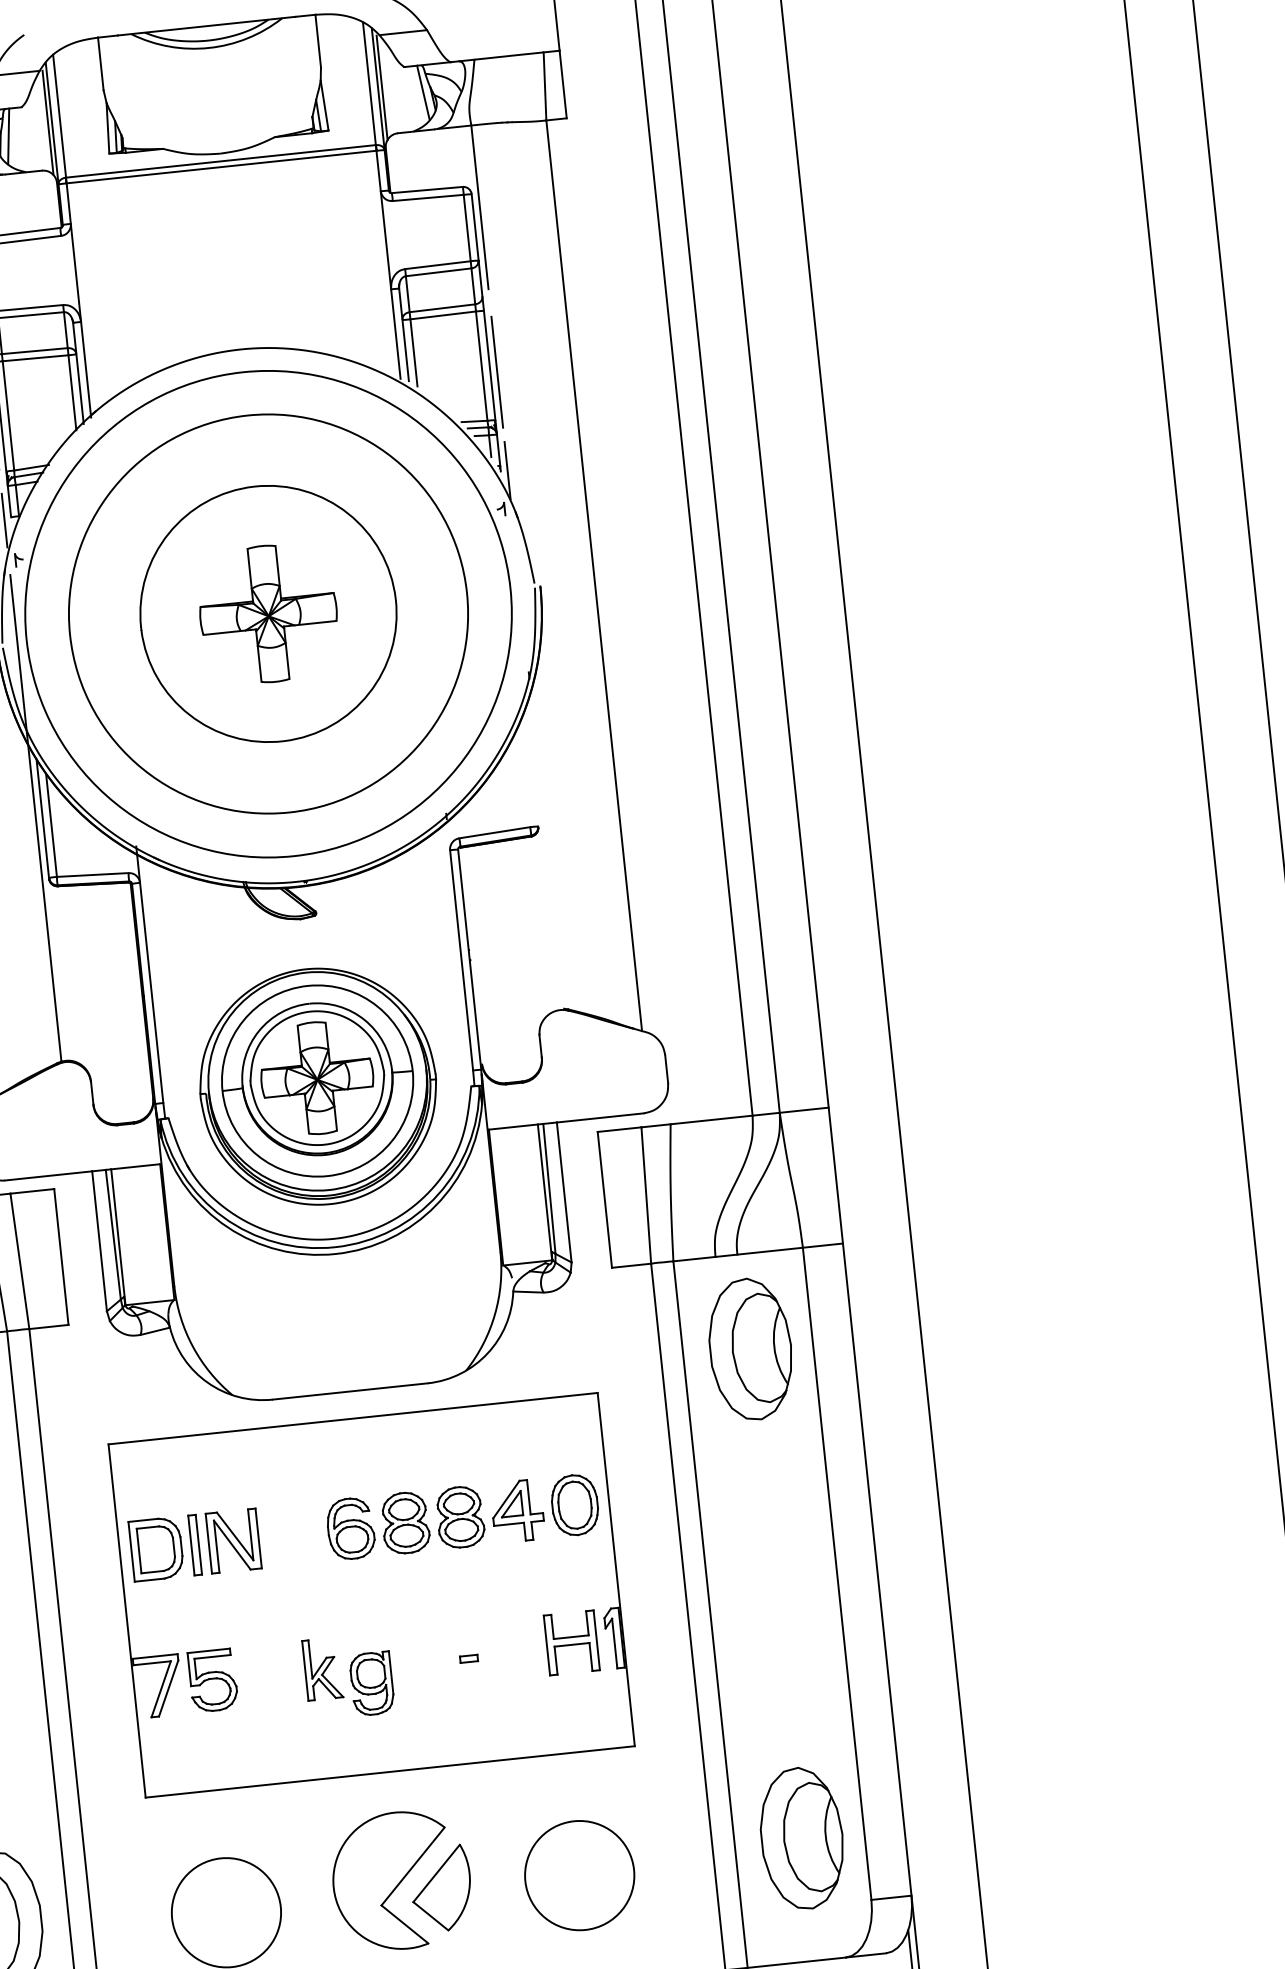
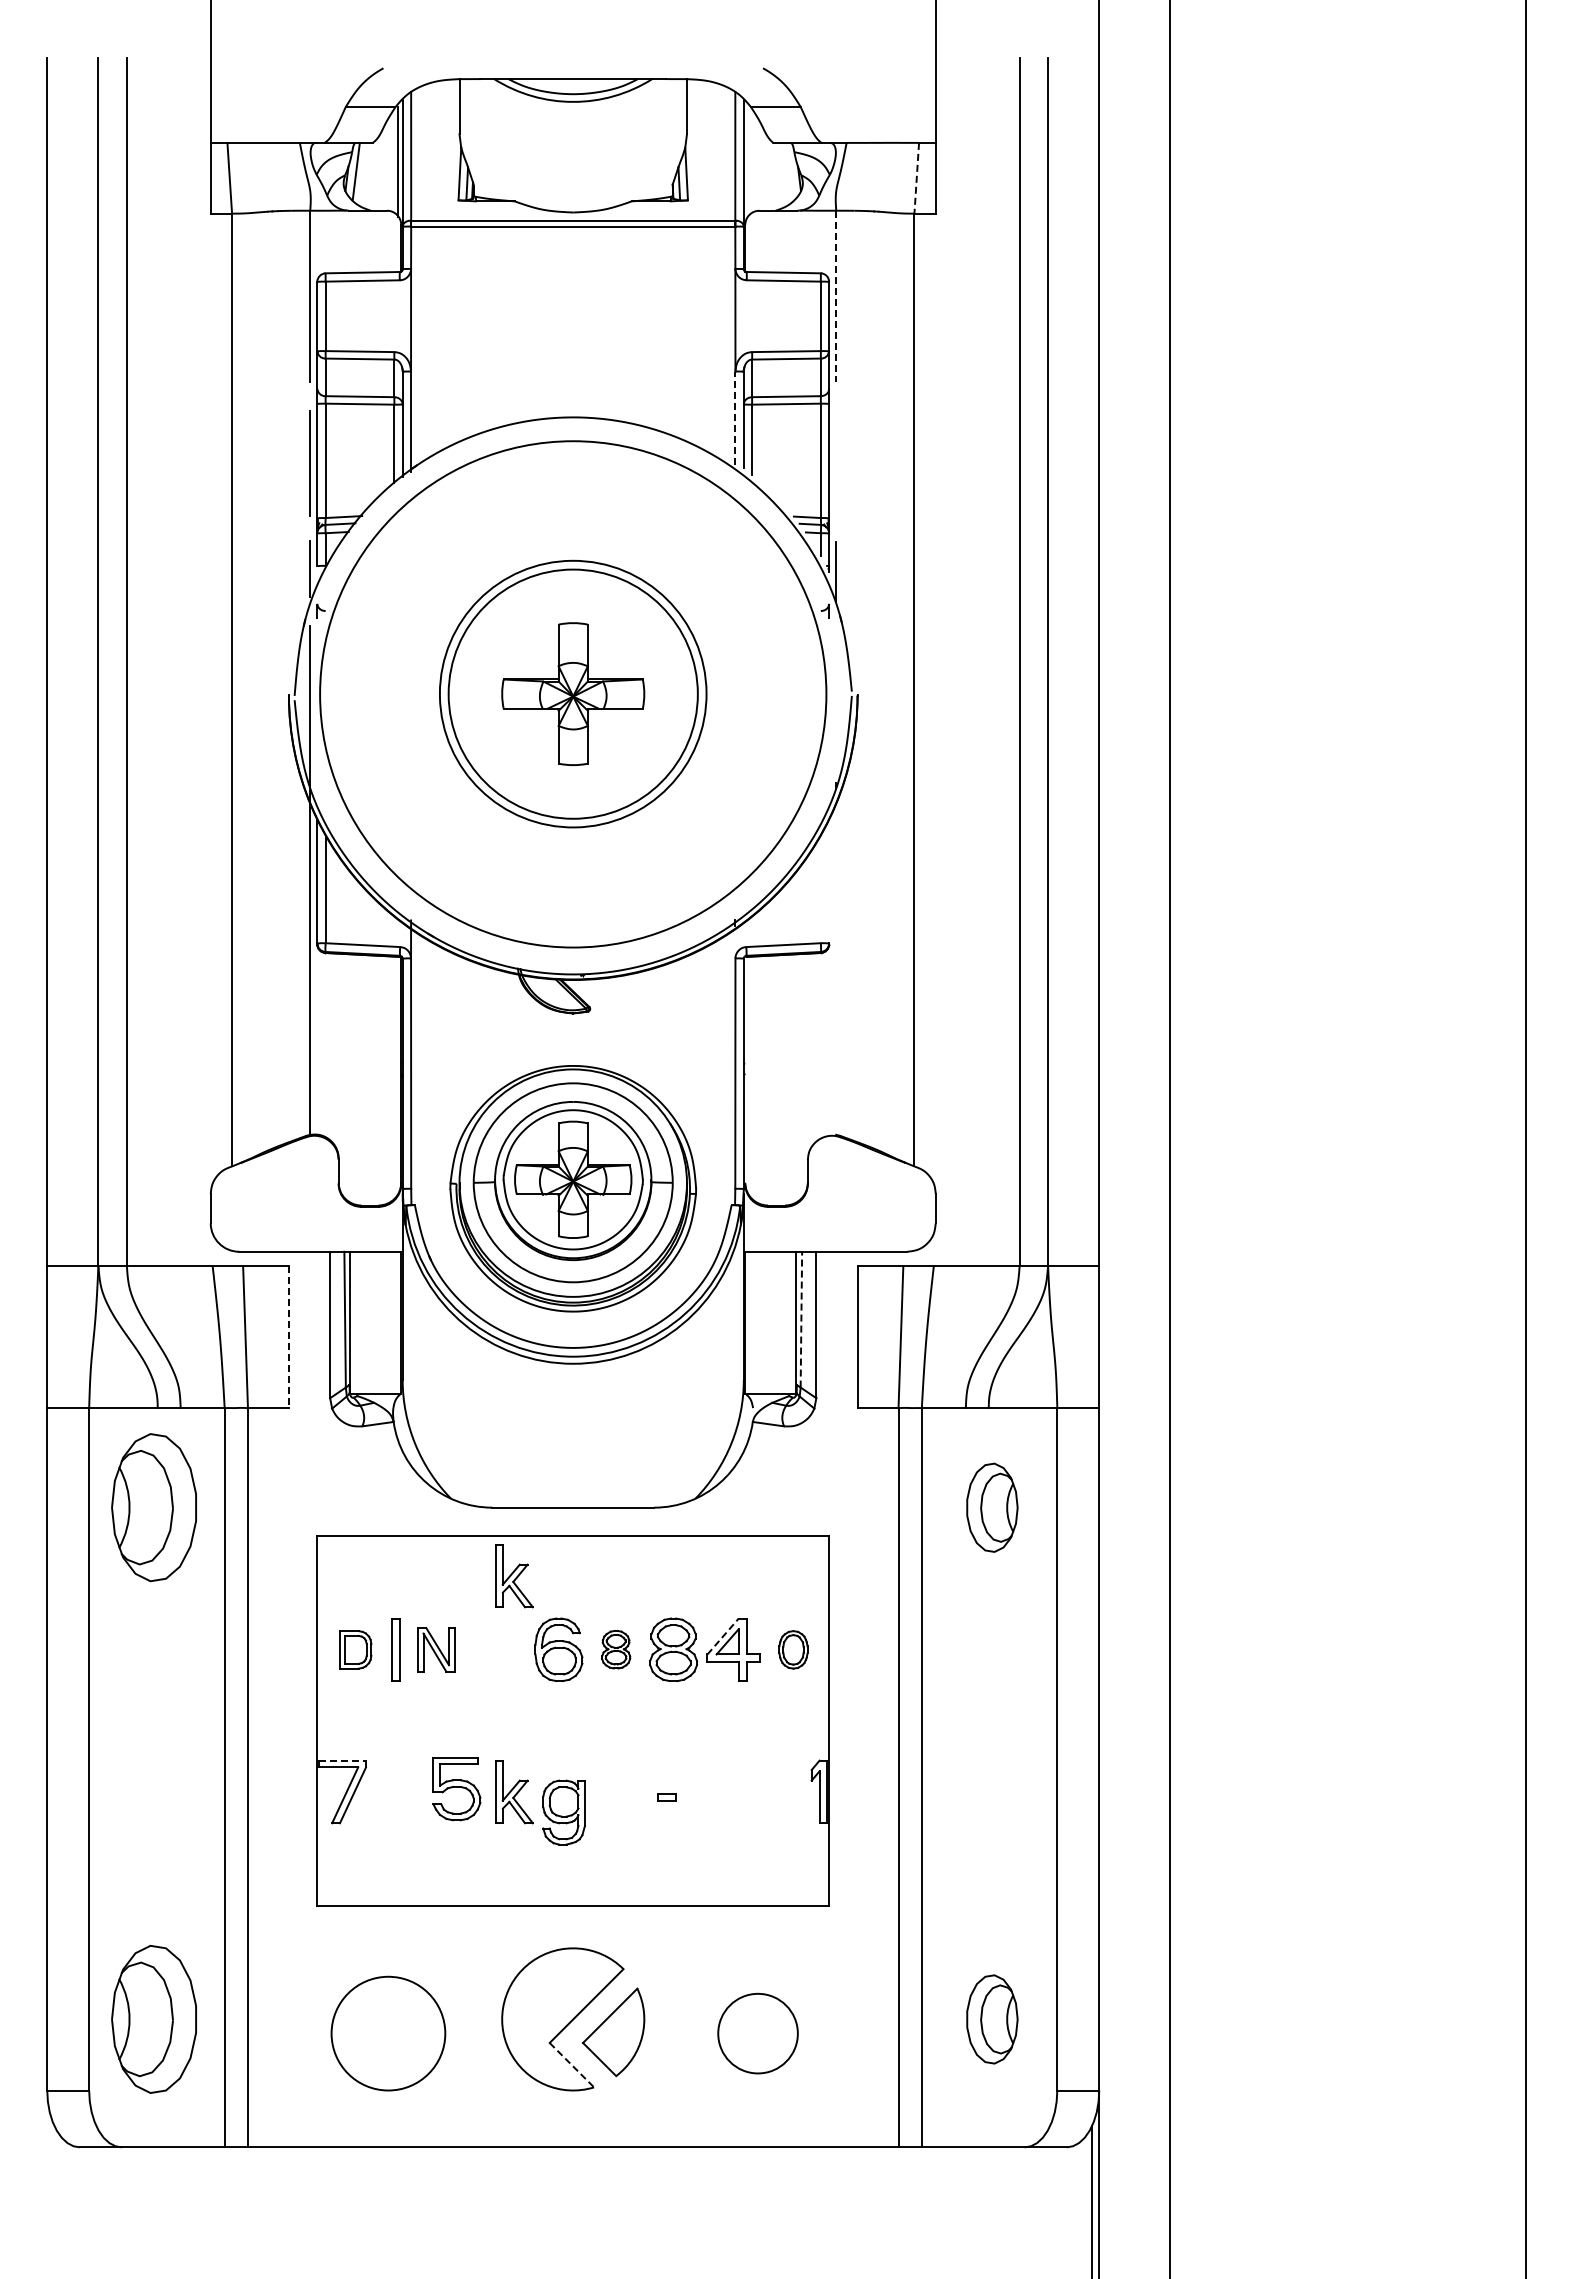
line: (544, 86) -> (916, 178), solid -> dashed
line: (382, 87) -> (748, 161), removed
line: (422, 92) -> (789, 171), removed
line: (480, 207) -> (836, 296), solid -> dashed
line: (395, 334) -> (735, 418), solid -> dashed
line: (497, 371) -> (836, 468), removed
circle: (267, 613) -> (572, 693), size x0.6
line: (549, 1188) -> (801, 1319), solid -> dashed
line: (61, 1257) -> (288, 1337), solid -> dashed
part: (750, 1349) -> (992, 1507), size x0.6
part: (301, 1463) -> (514, 1576), added
line: (506, 1499) -> (723, 1636), solid -> dashed
part: (575, 1504) -> (793, 1649), size x0.6
part: (404, 1522) -> (615, 1649), size x0.6
part: (232, 1540) -> (435, 1649), size x0.7
part: (156, 1548) -> (355, 1649), size x0.6
part: (571, 1642) -> (774, 1791), removed
line: (156, 1656) -> (343, 1760), solid -> dashed
part: (212, 1681) -> (456, 1789), moved
part: (802, 1838) -> (992, 2019), size x0.6
circle: (579, 1875) -> (757, 2033), size x0.7
line: (405, 1924) -> (572, 2065), solid -> dashed

